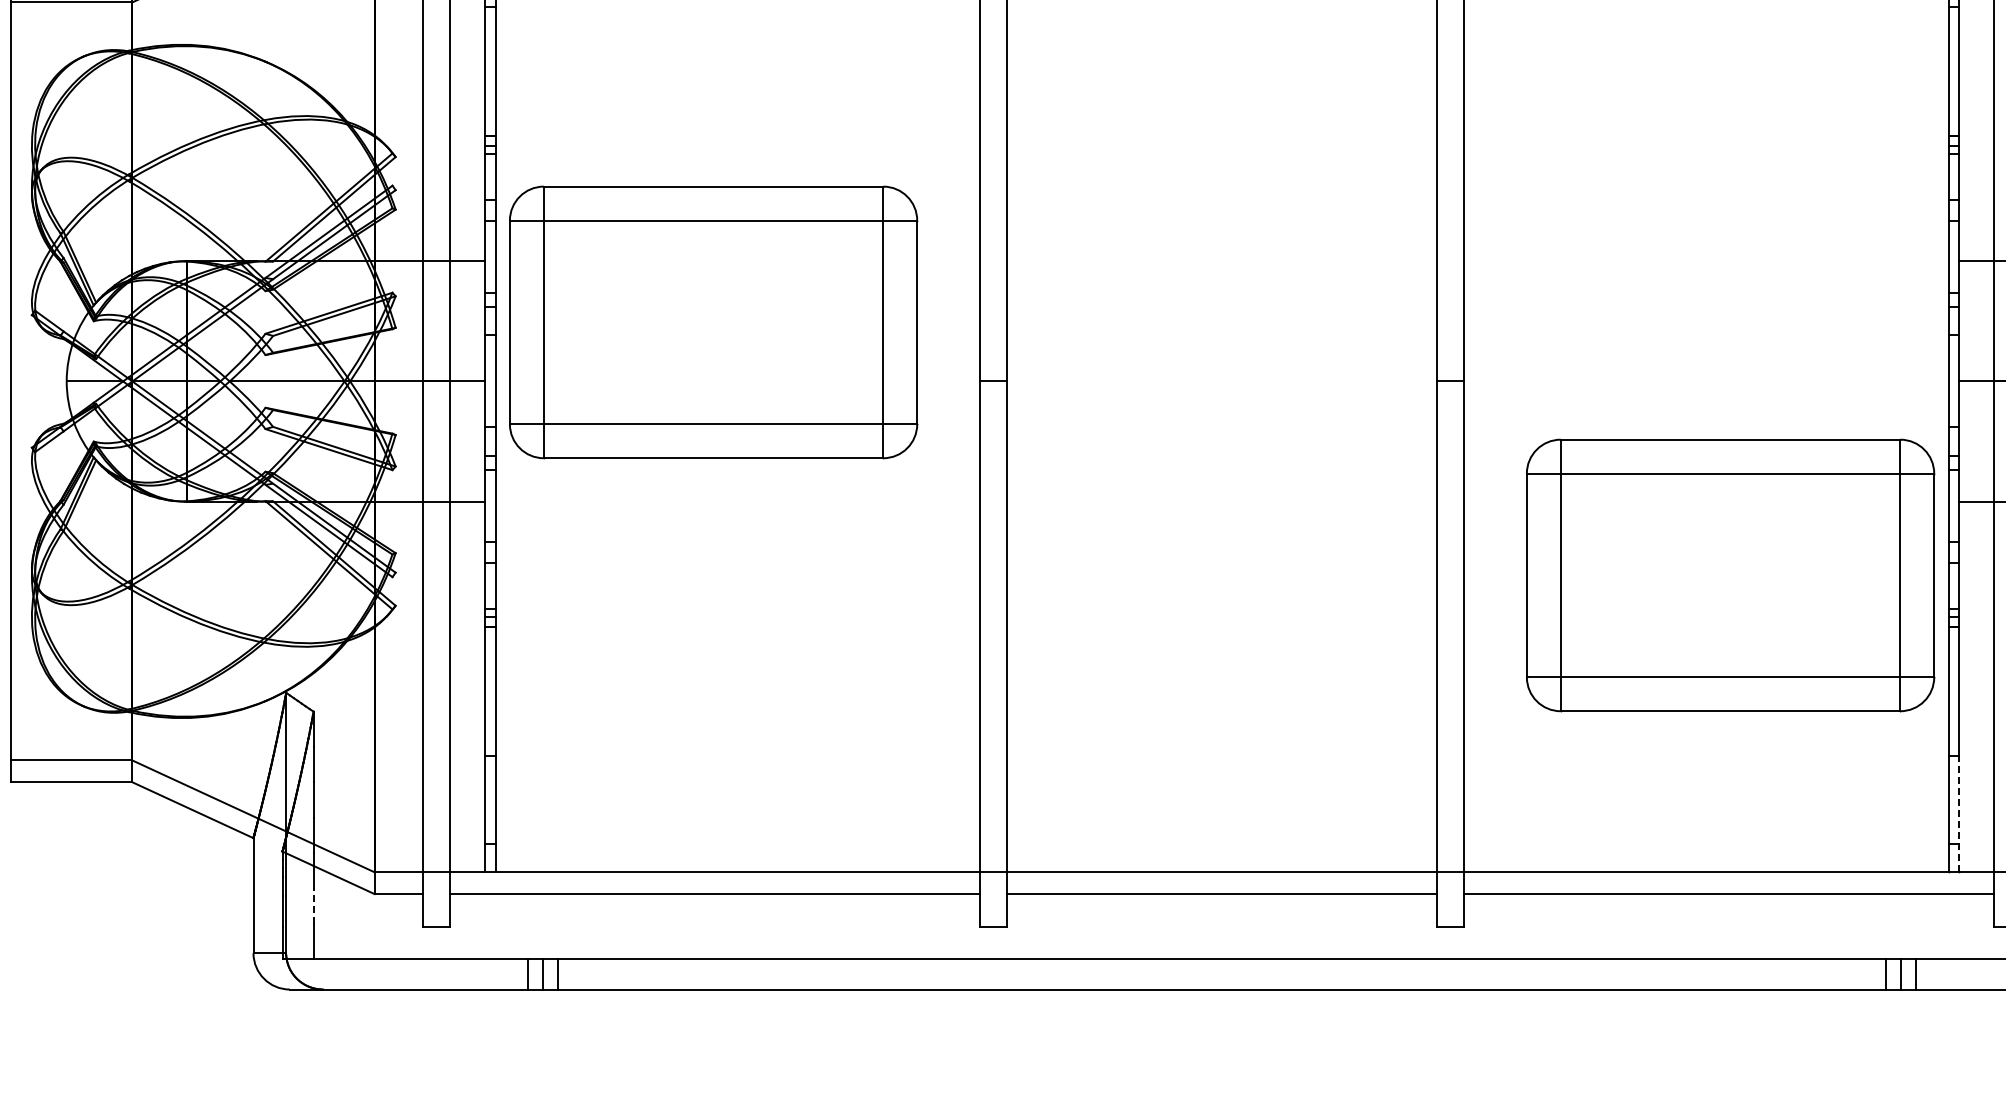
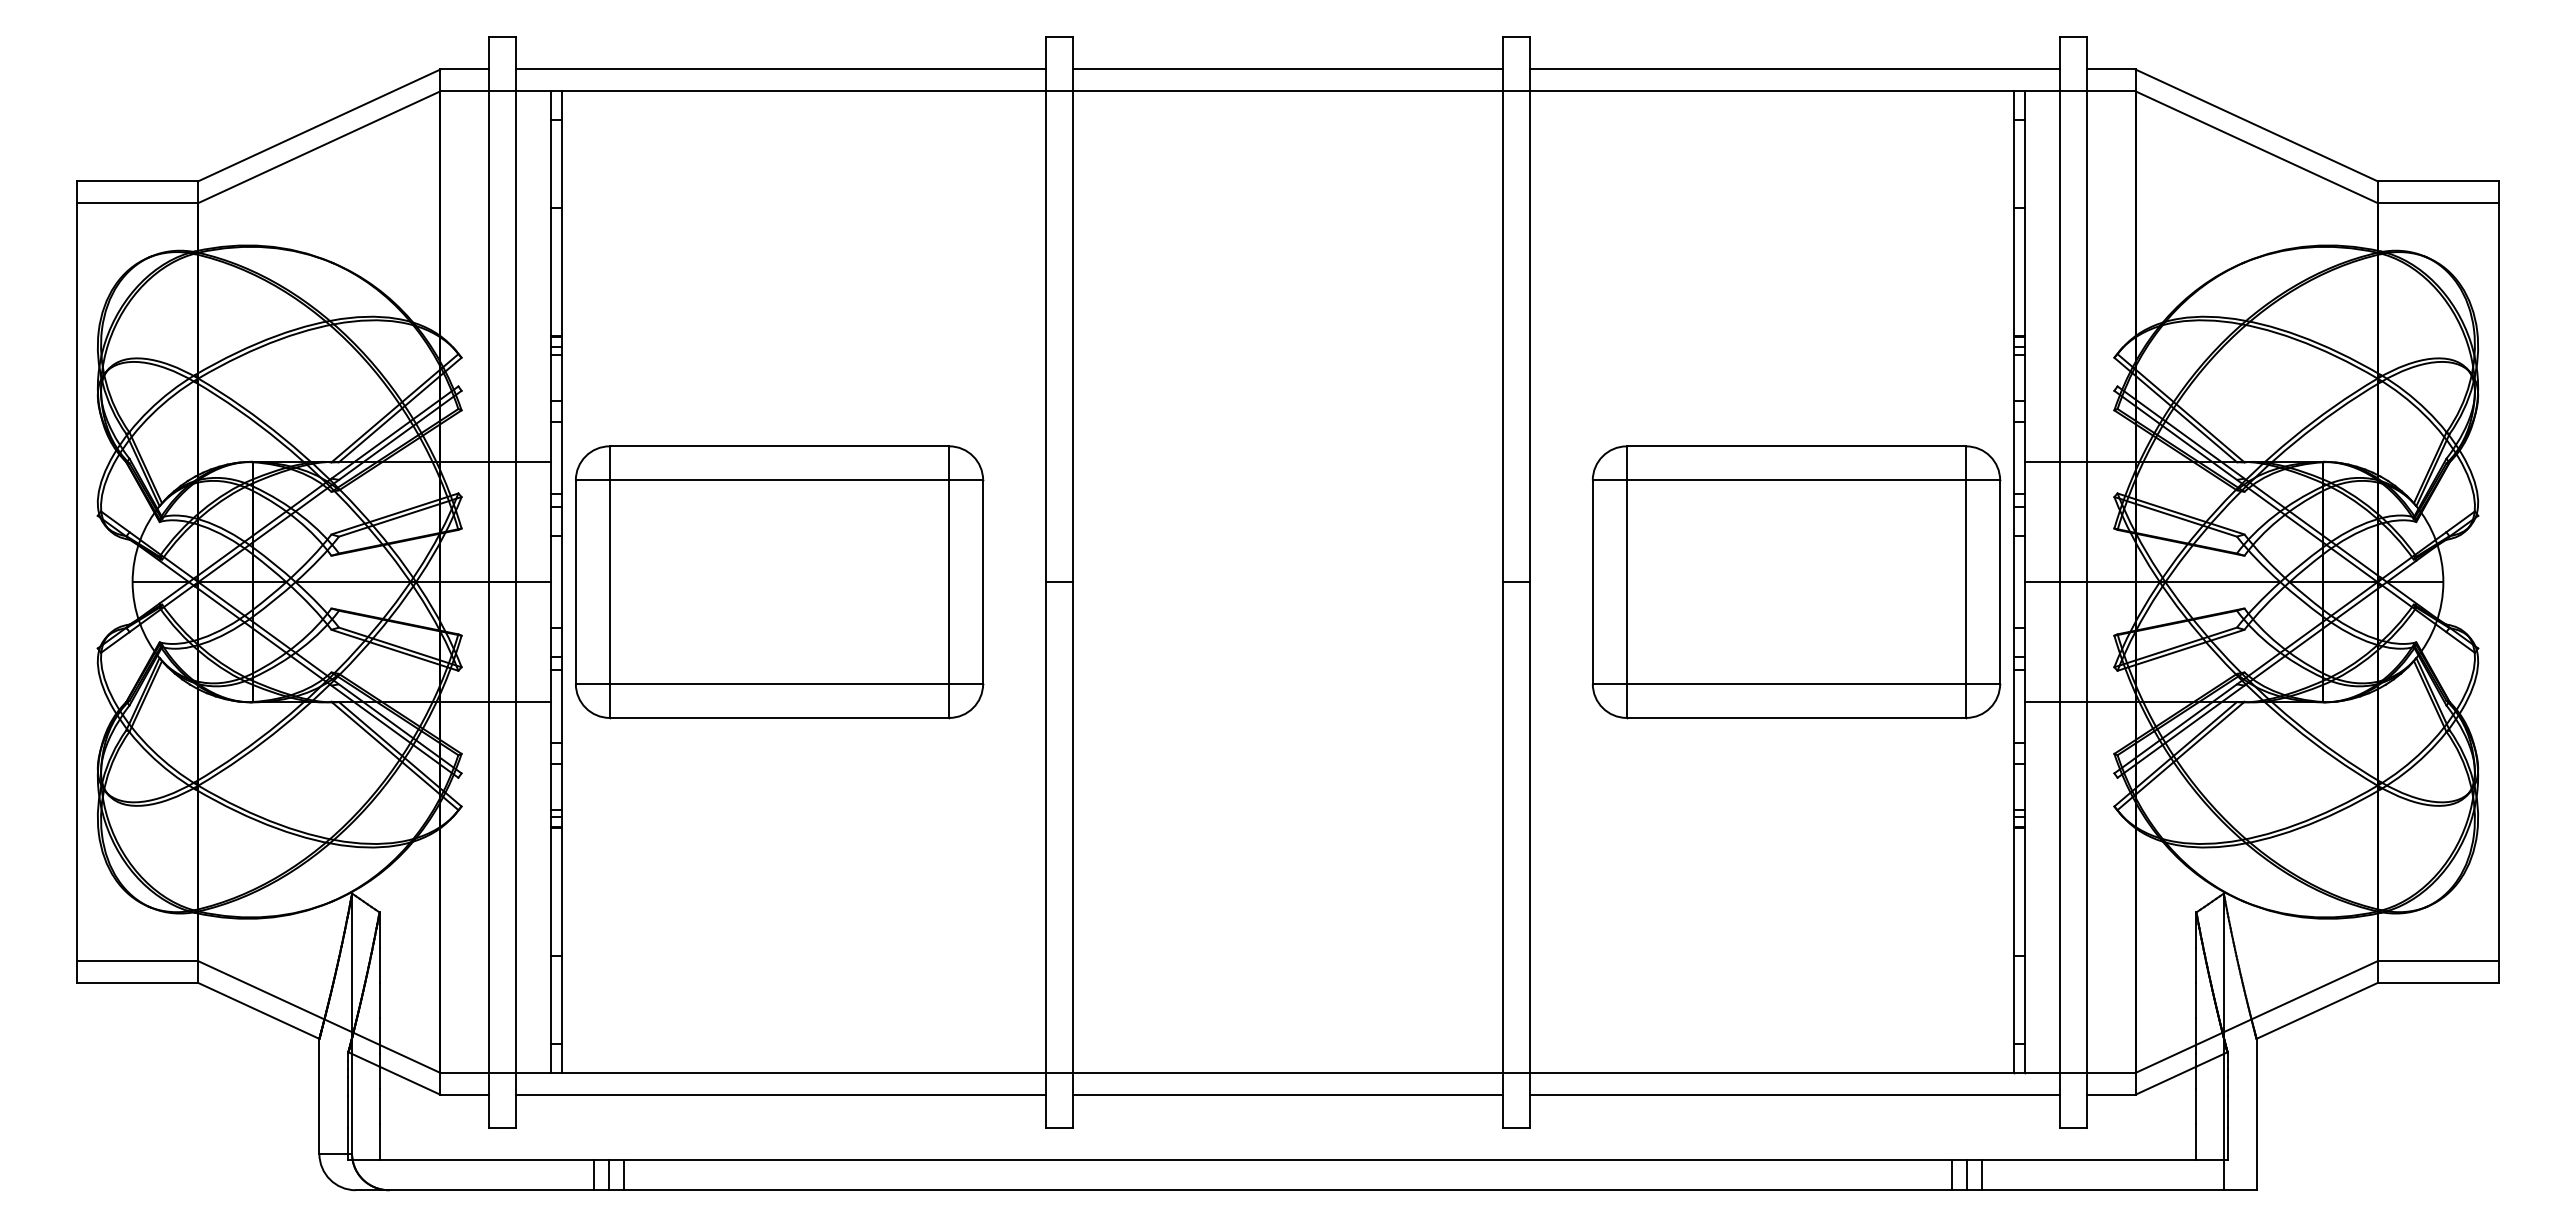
part: (713, 322) -> (779, 582), moved
part: (1730, 575) -> (1796, 582), moved
line: (1959, 813) -> (2025, 1014), dashed -> solid
line: (313, 905) -> (379, 1106), dashed -> solid

